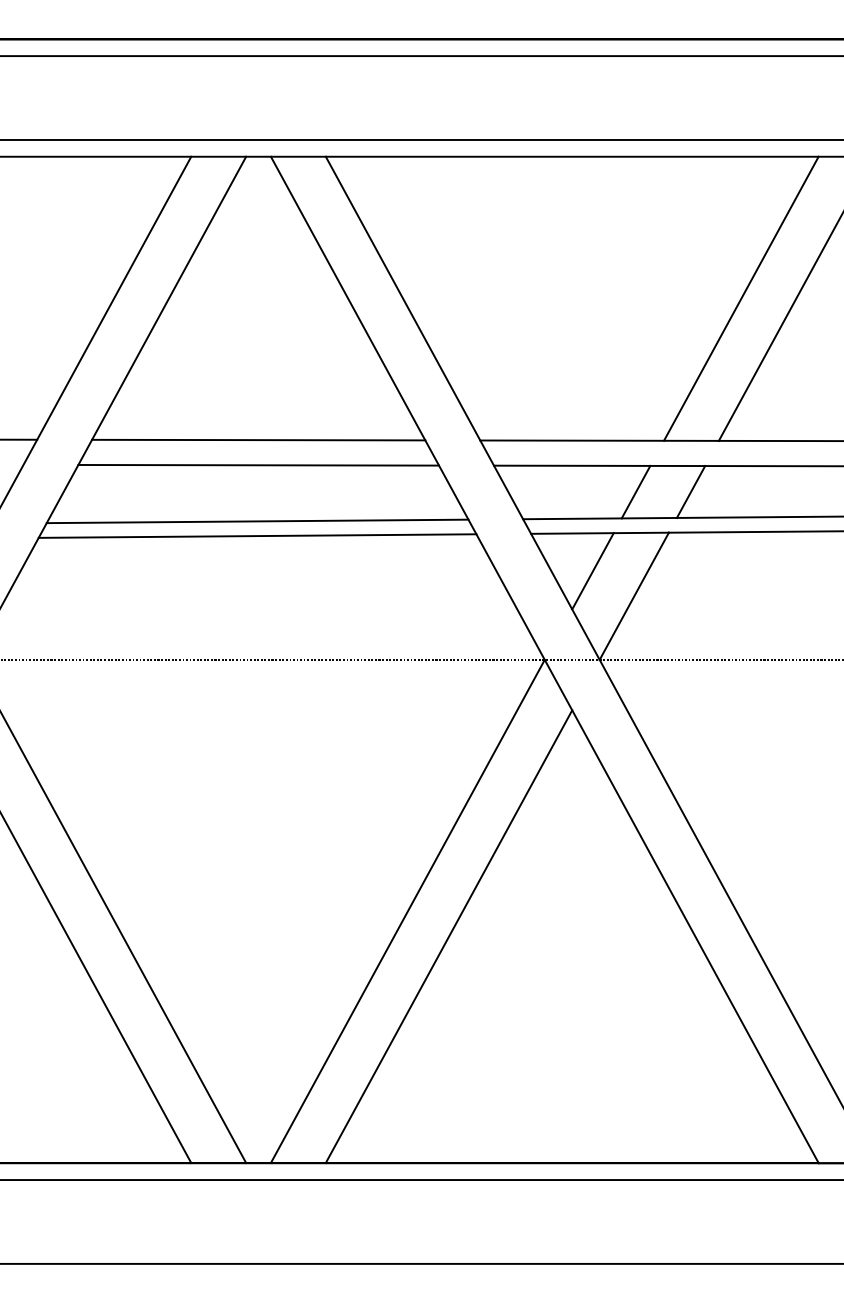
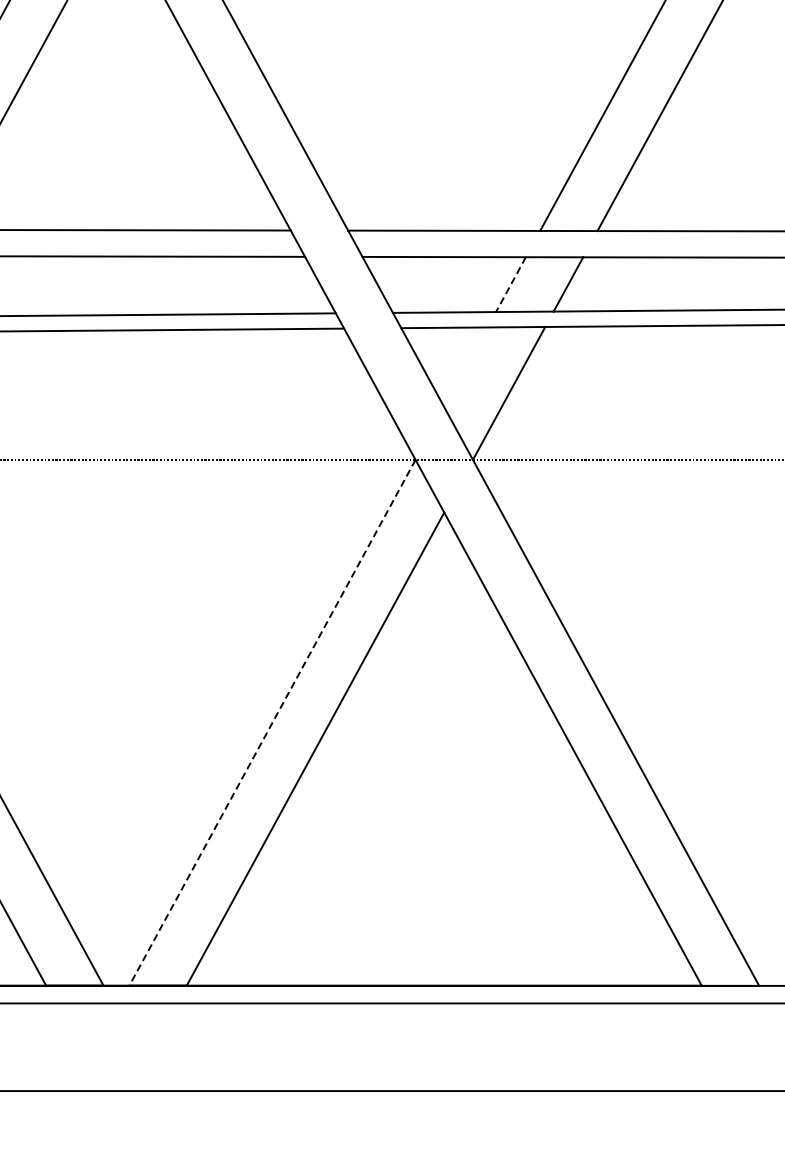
line: (636, 492) -> (511, 284), solid -> dashed
line: (592, 571) -> (465, 367), removed
line: (407, 911) -> (272, 722), solid -> dashed

